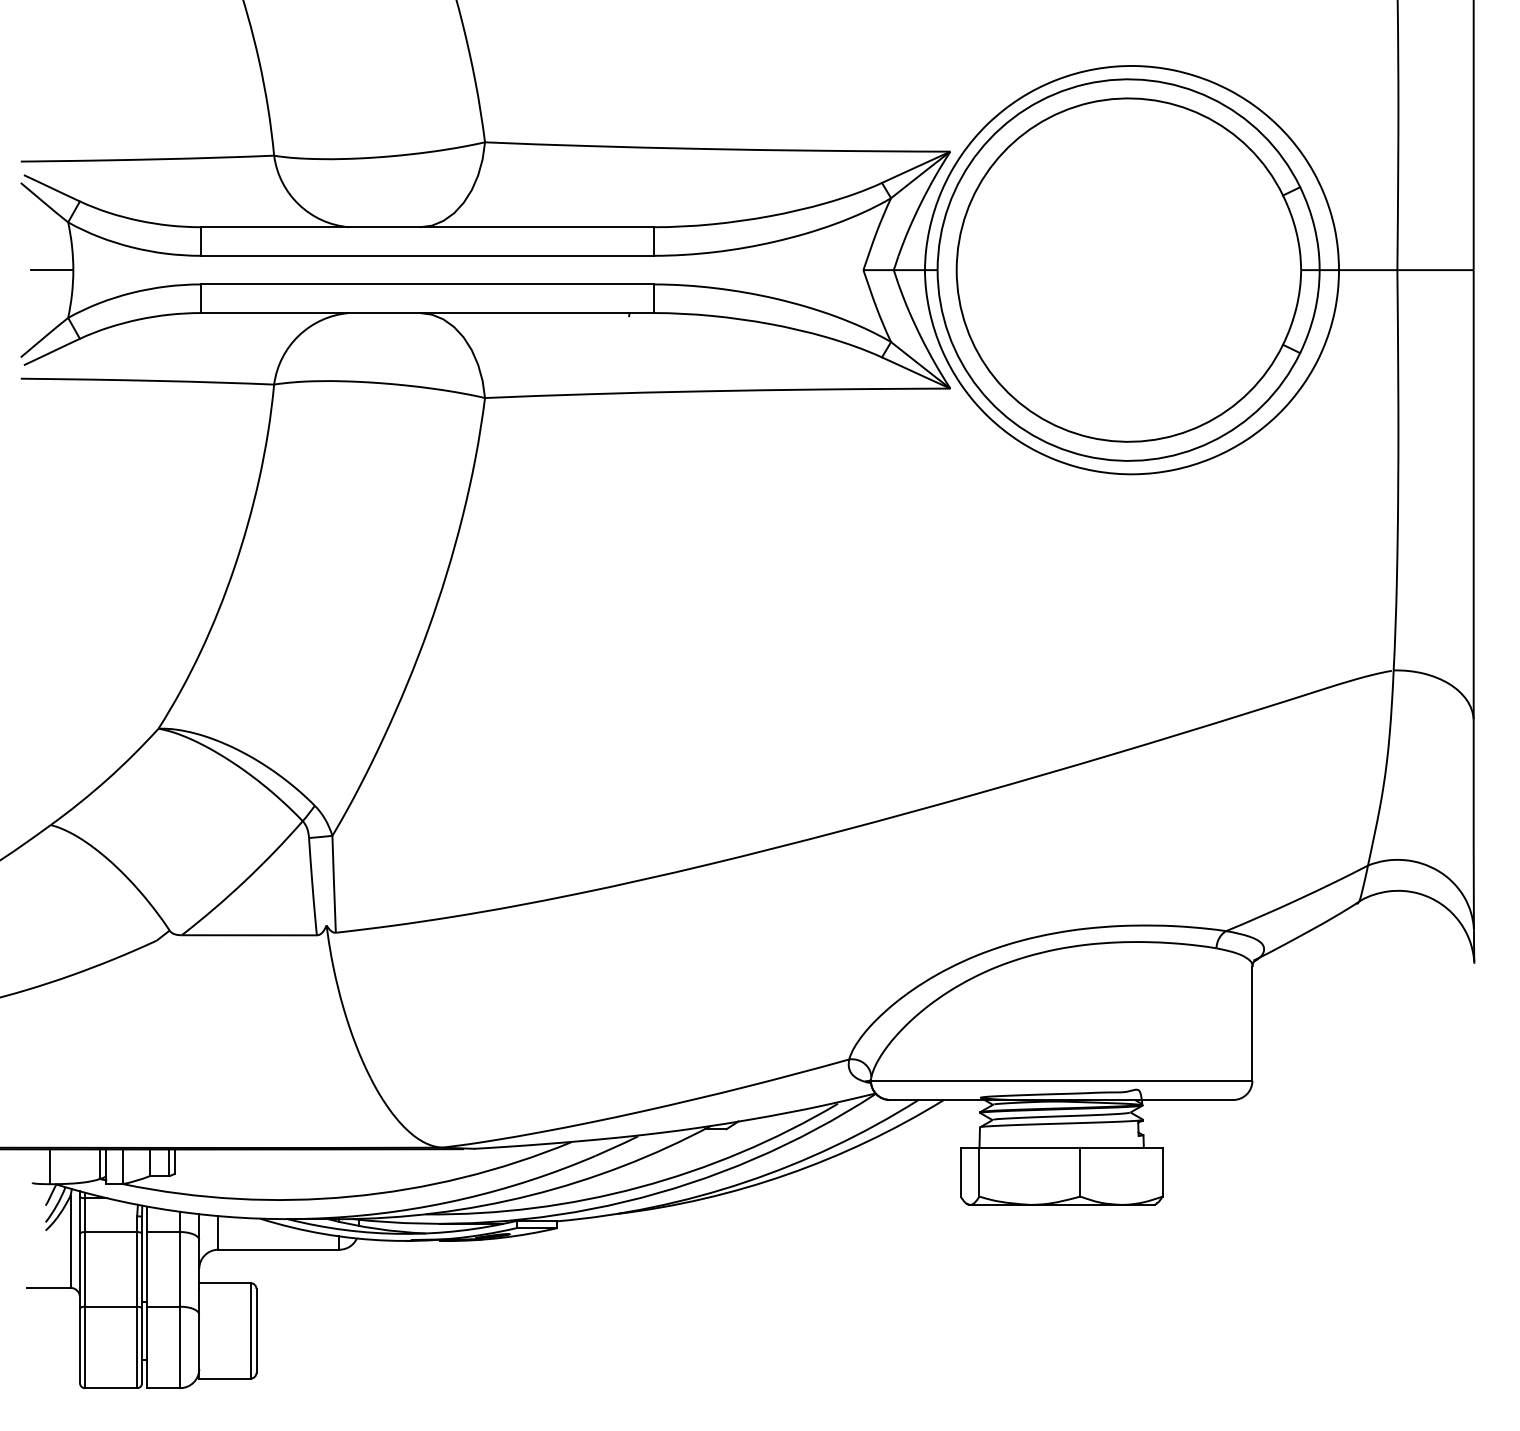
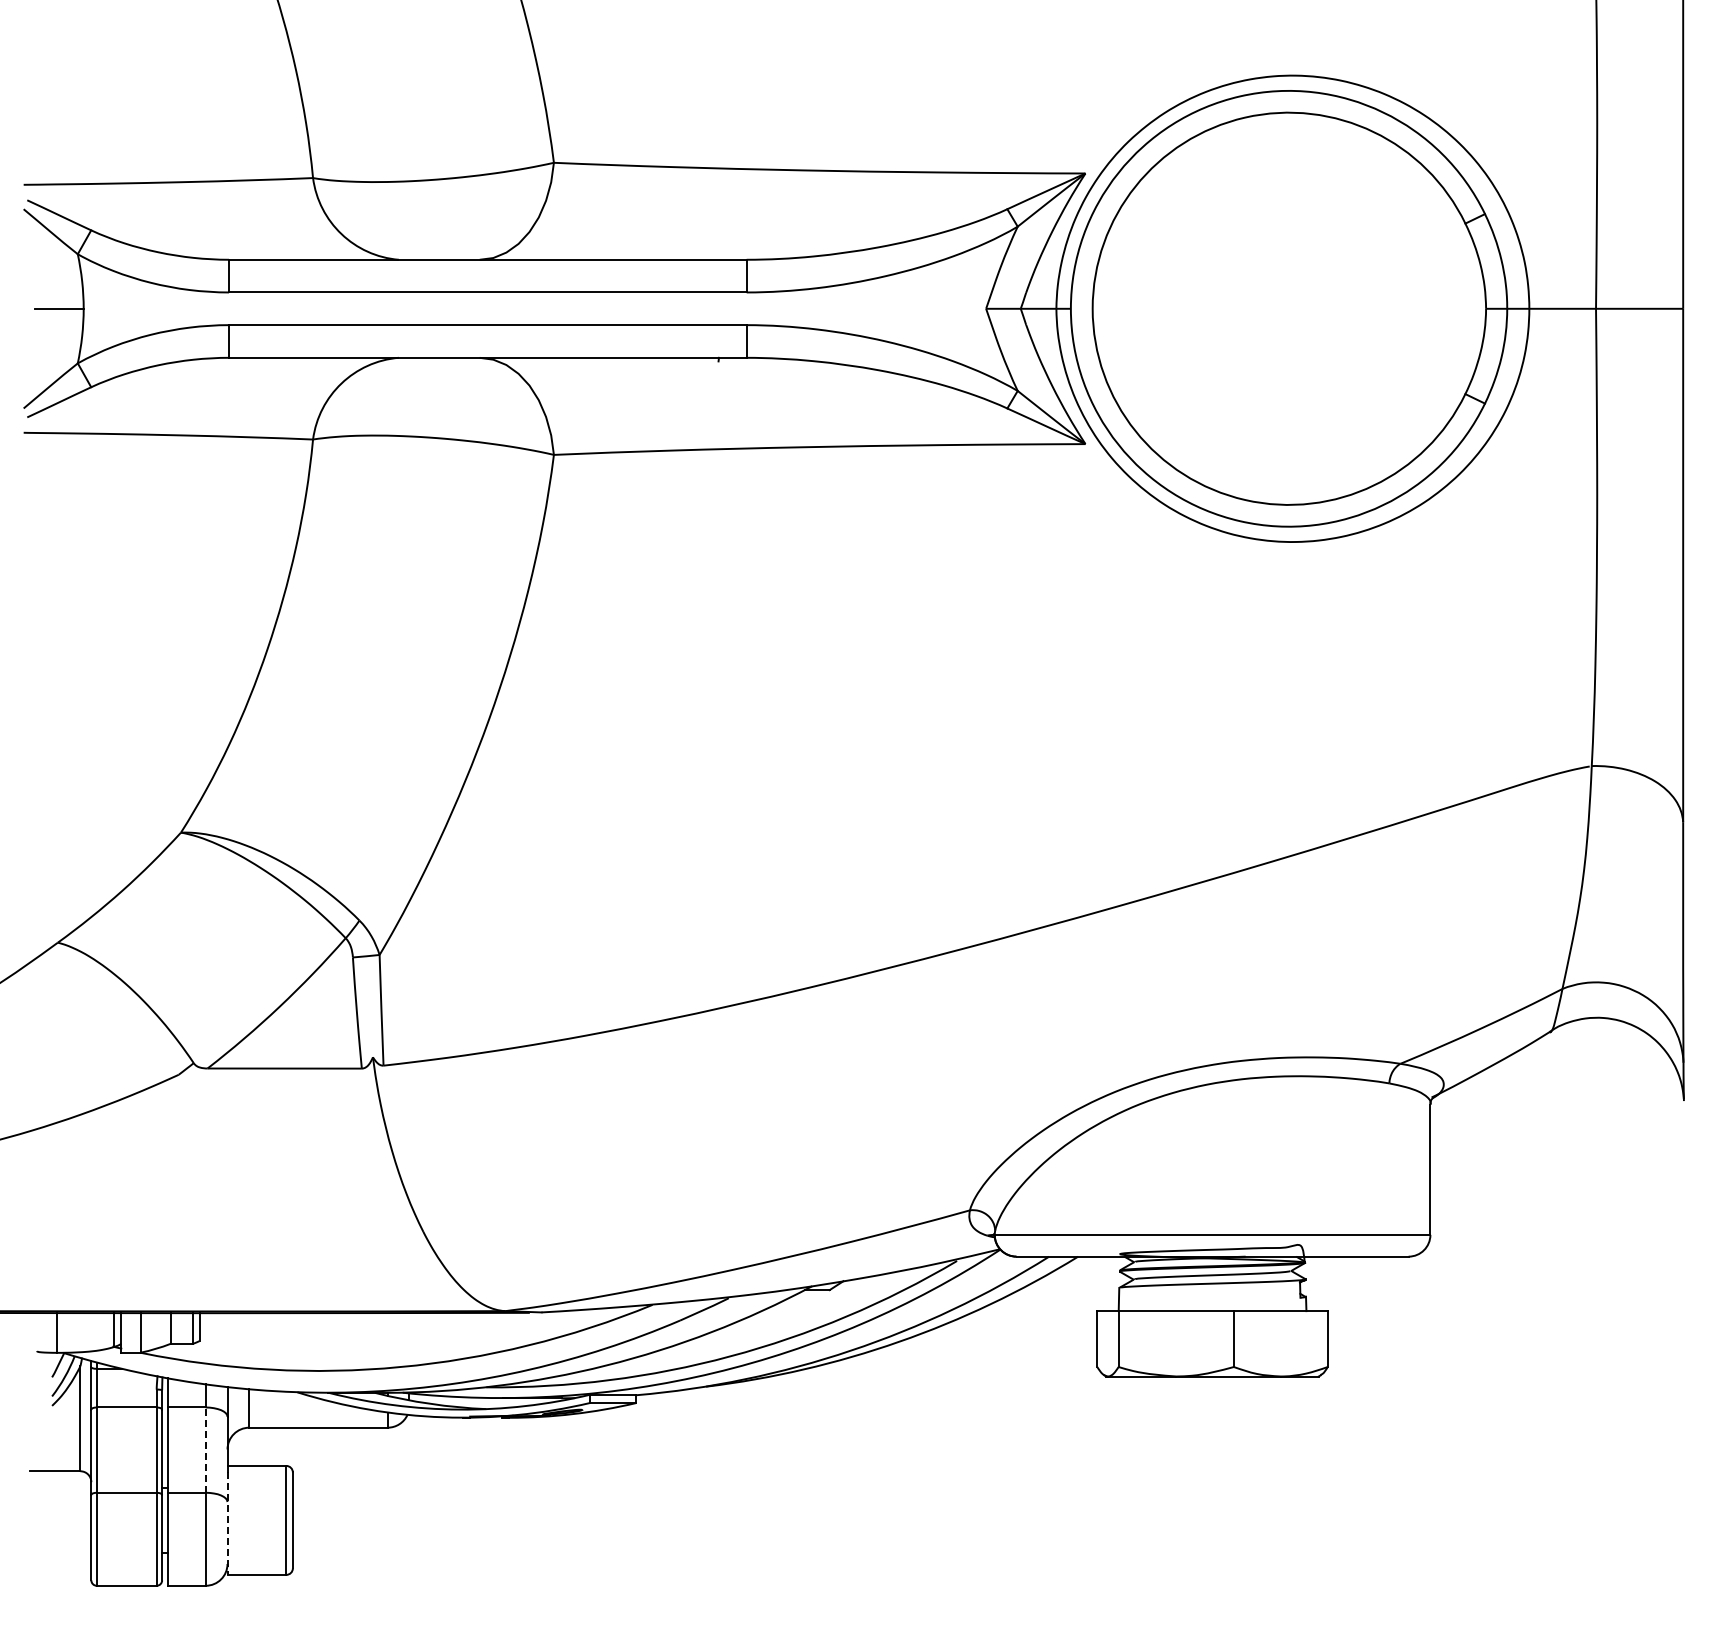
line: (179, 1269) -> (205, 1450), solid -> dashed
line: (199, 1334) -> (227, 1524), solid -> dashed

